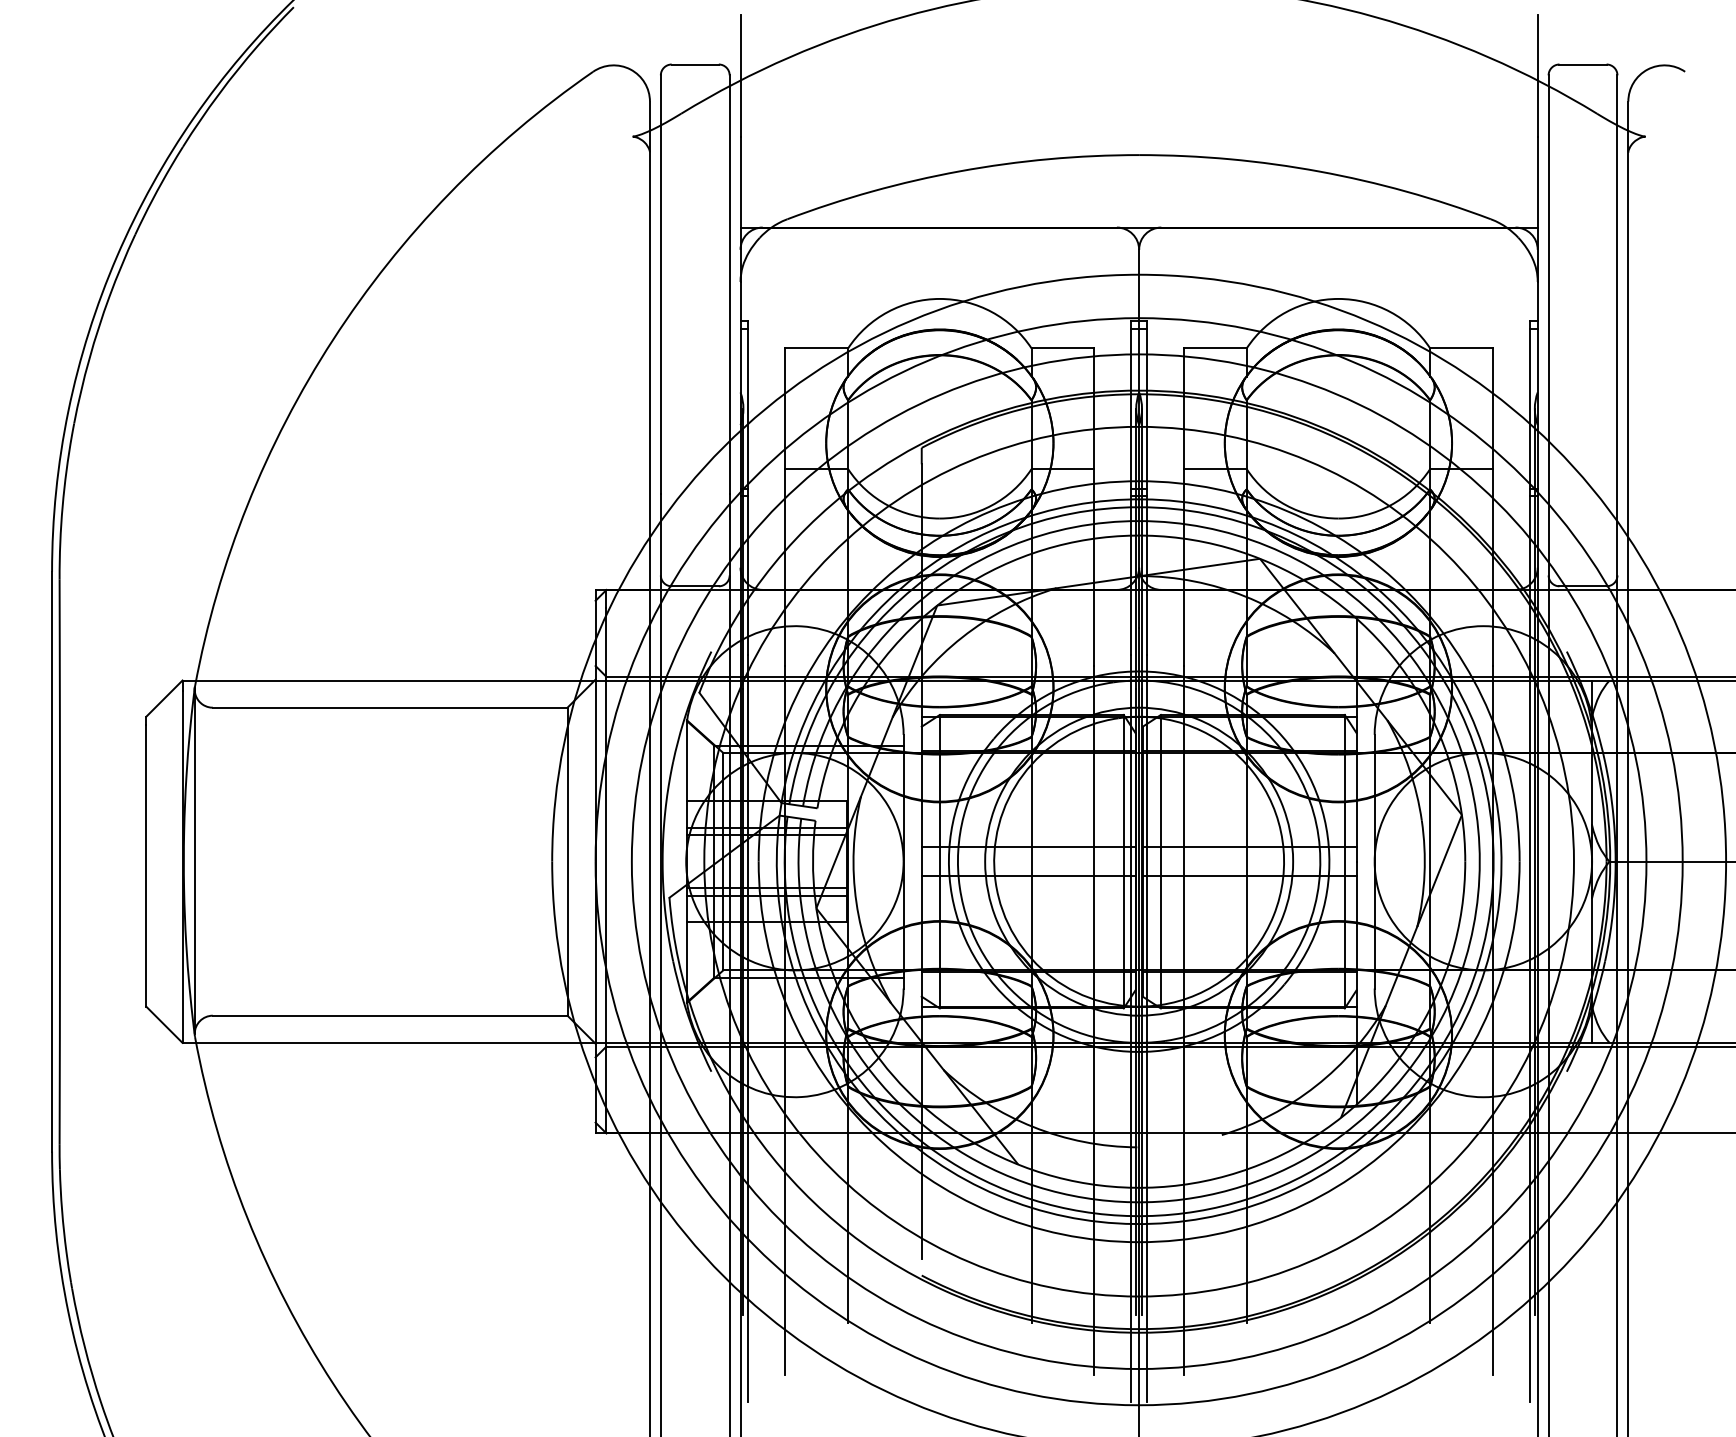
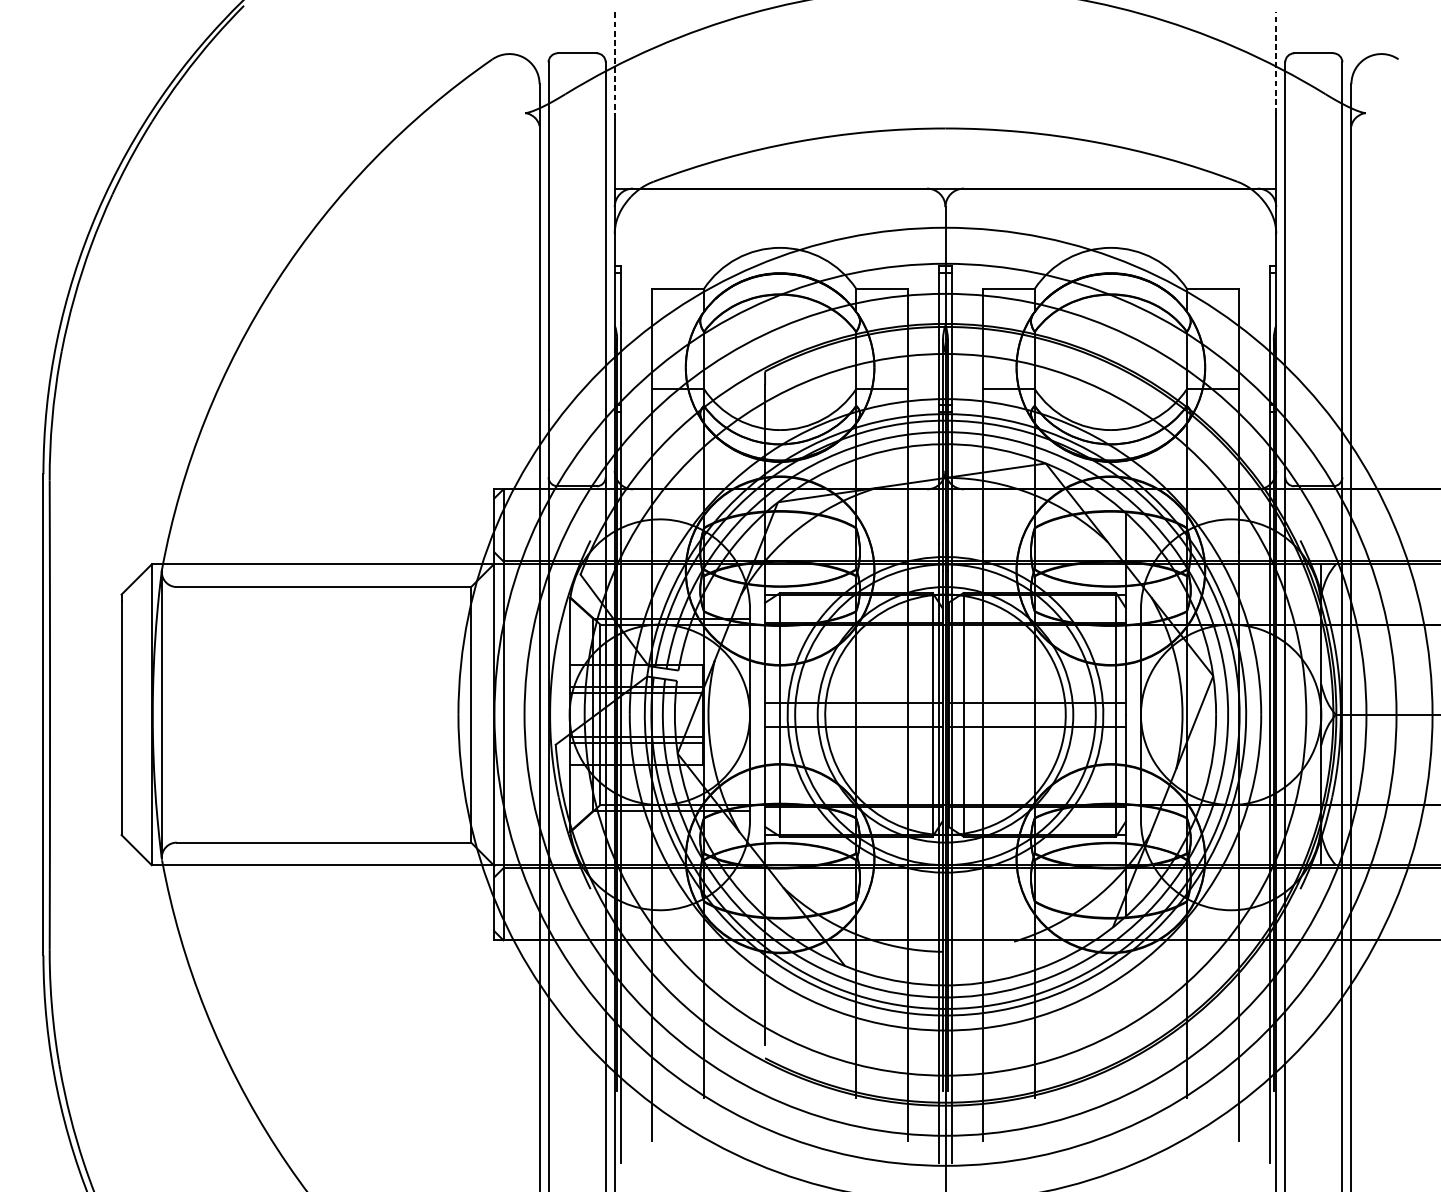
line: (1537, 75) -> (1276, 62), solid -> dashed
line: (740, 76) -> (614, 63), solid -> dashed

